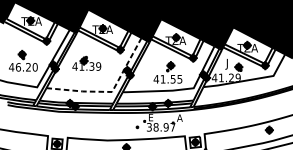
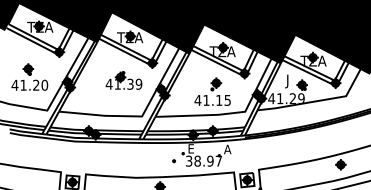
part: (86, 63) -> (123, 80), moved
text: (18, 66) -> (23, 84), 46.20 -> 41.20
text: (173, 79) -> (219, 100), 41.55 -> 41.15
line: (110, 92) -> (139, 116), dashed -> solid

